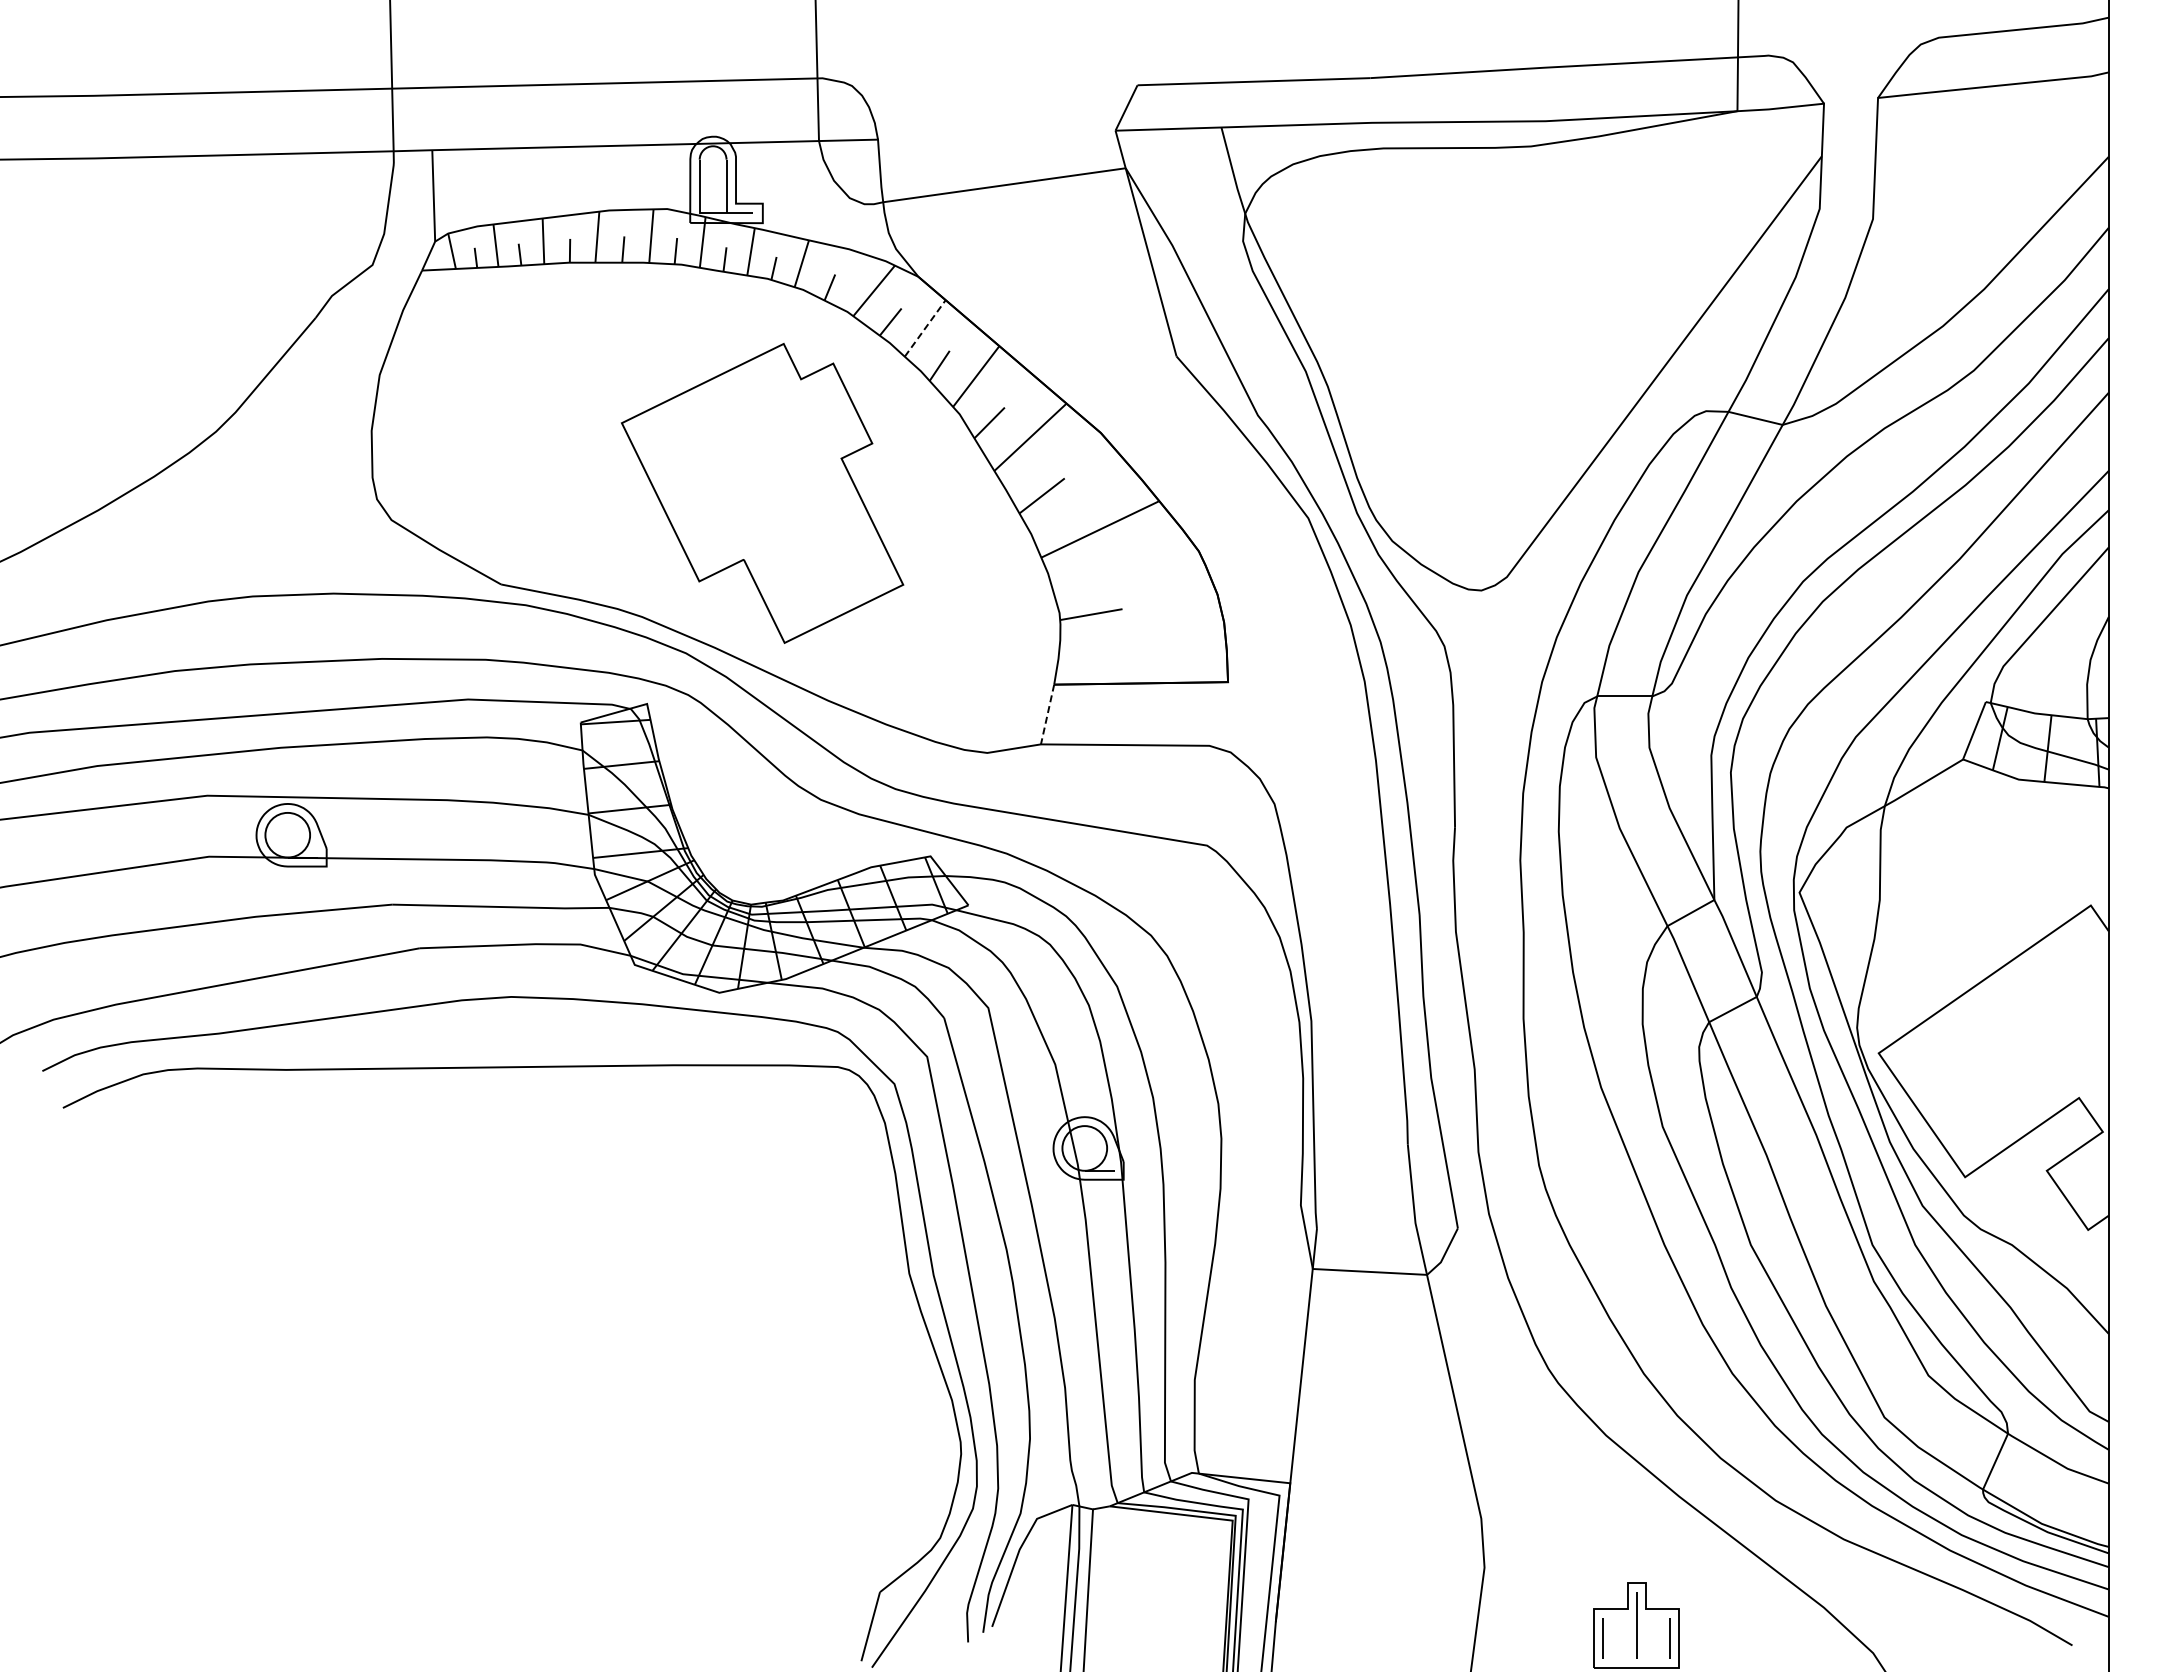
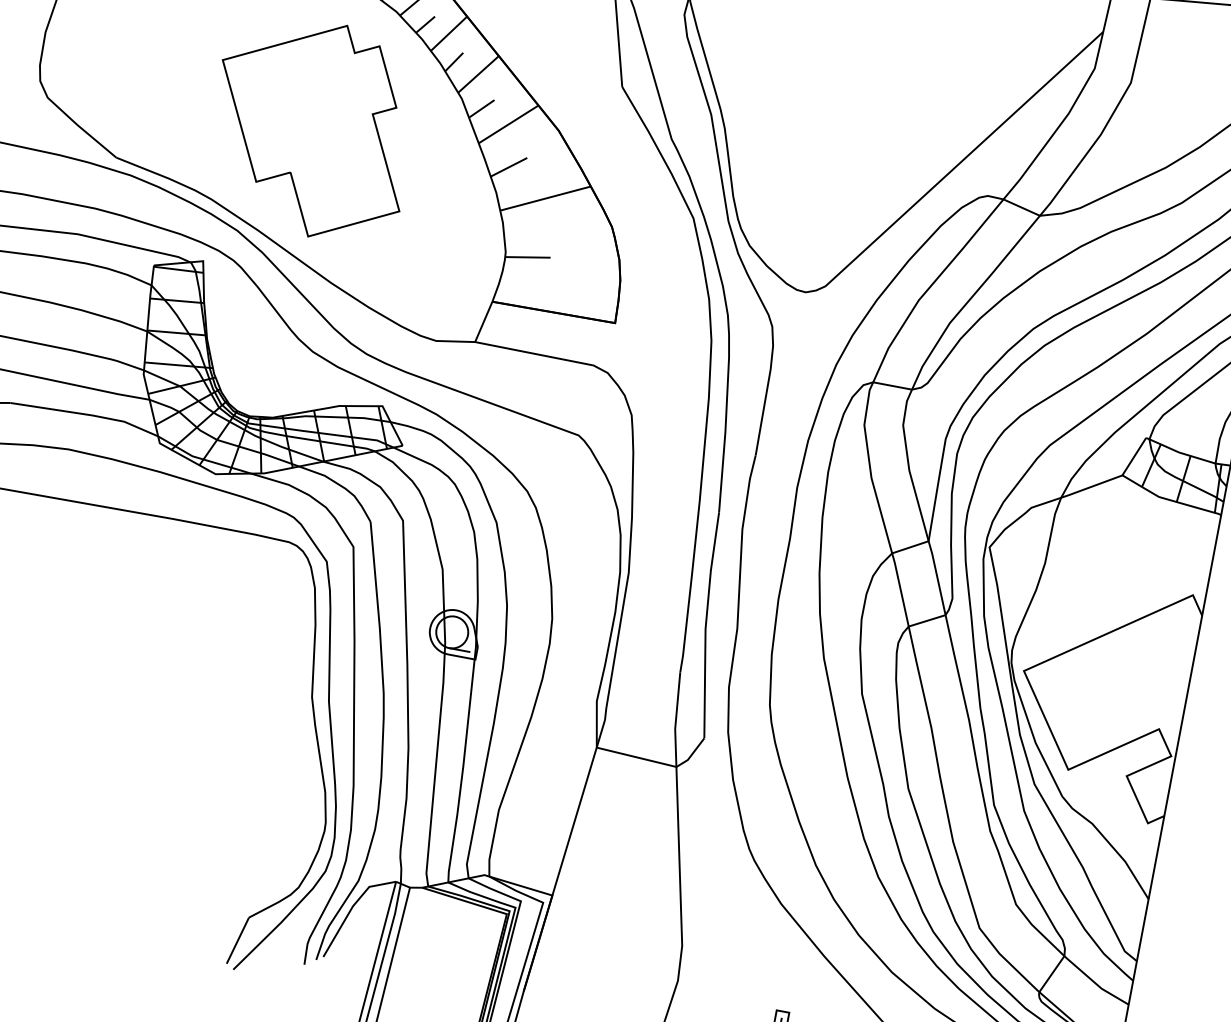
line: (925, 328) -> (449, 33), dashed -> solid
line: (1047, 714) -> (483, 321), dashed -> solid

